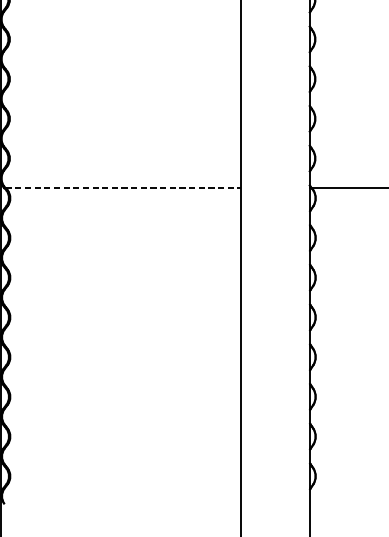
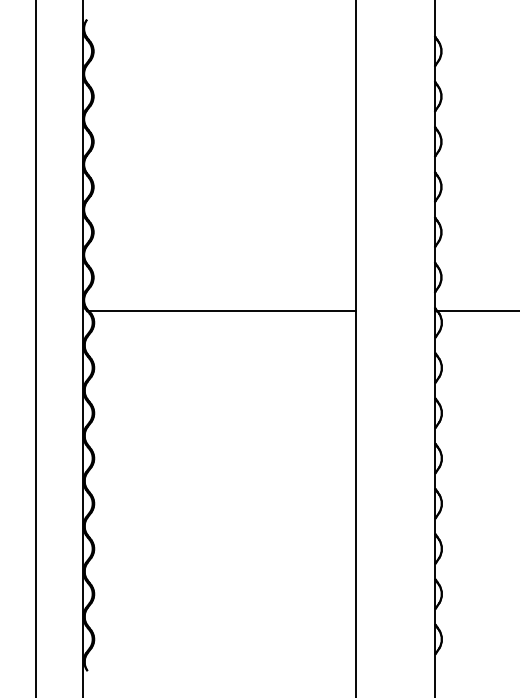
line: (123, 188) -> (222, 311), dashed -> solid

